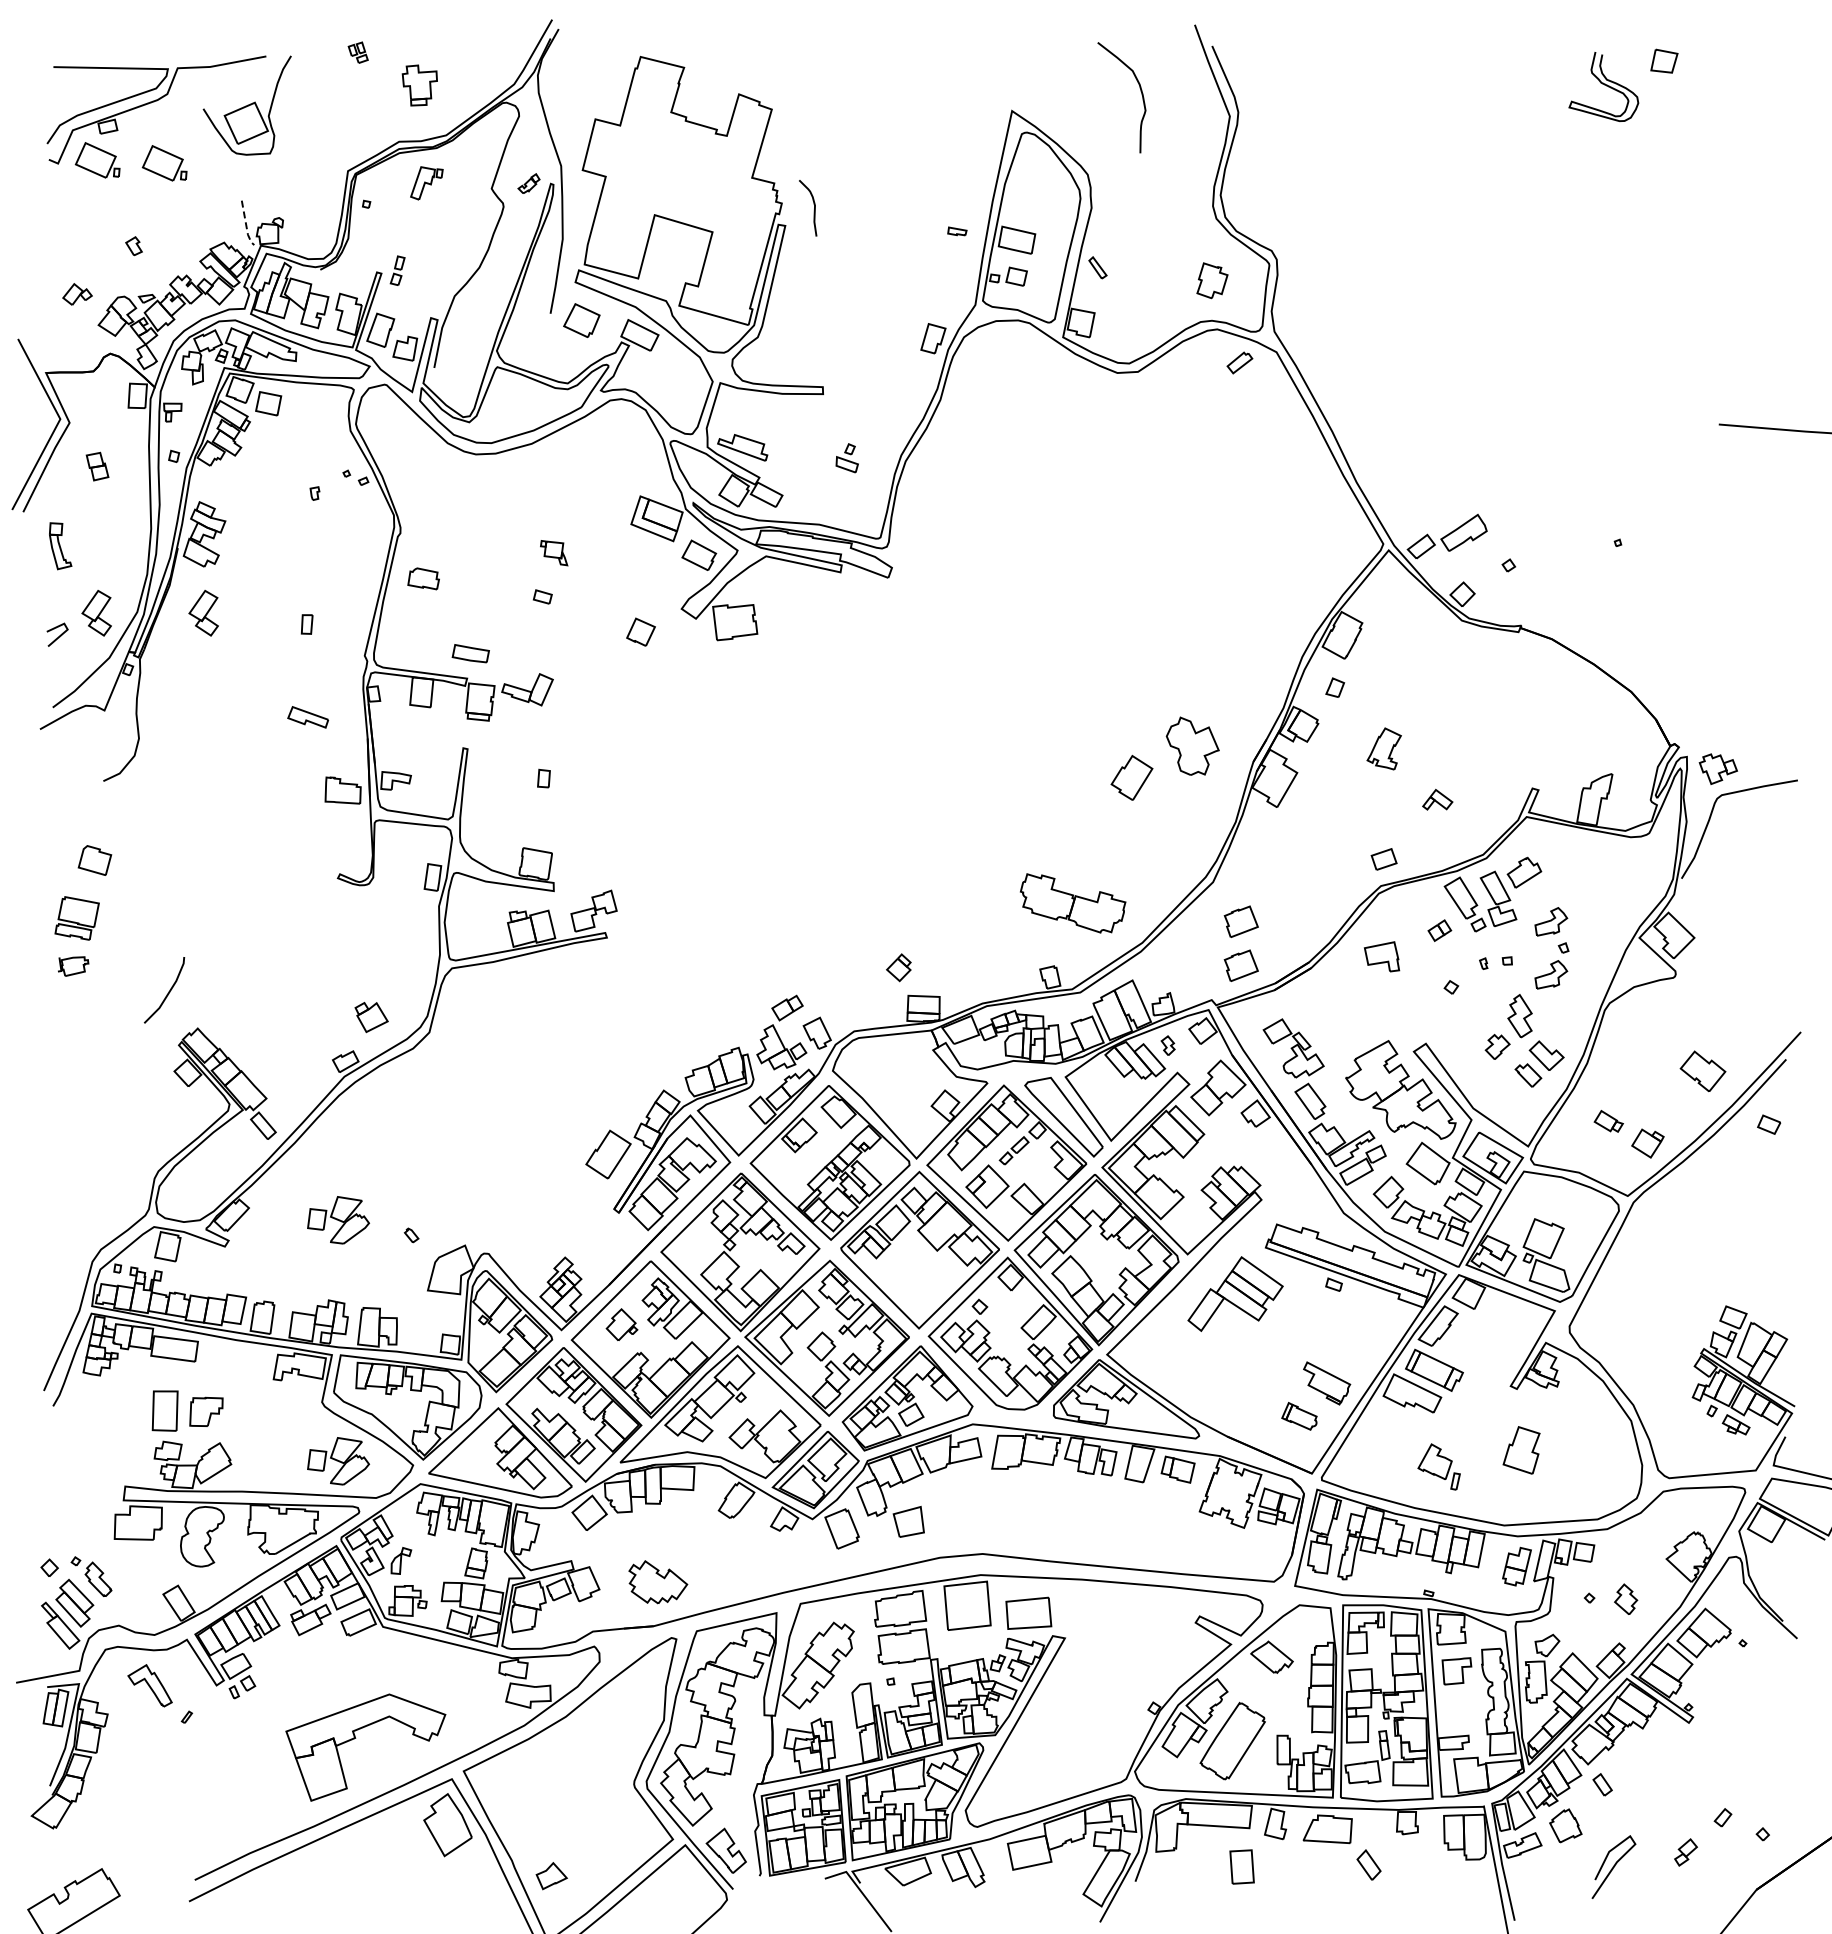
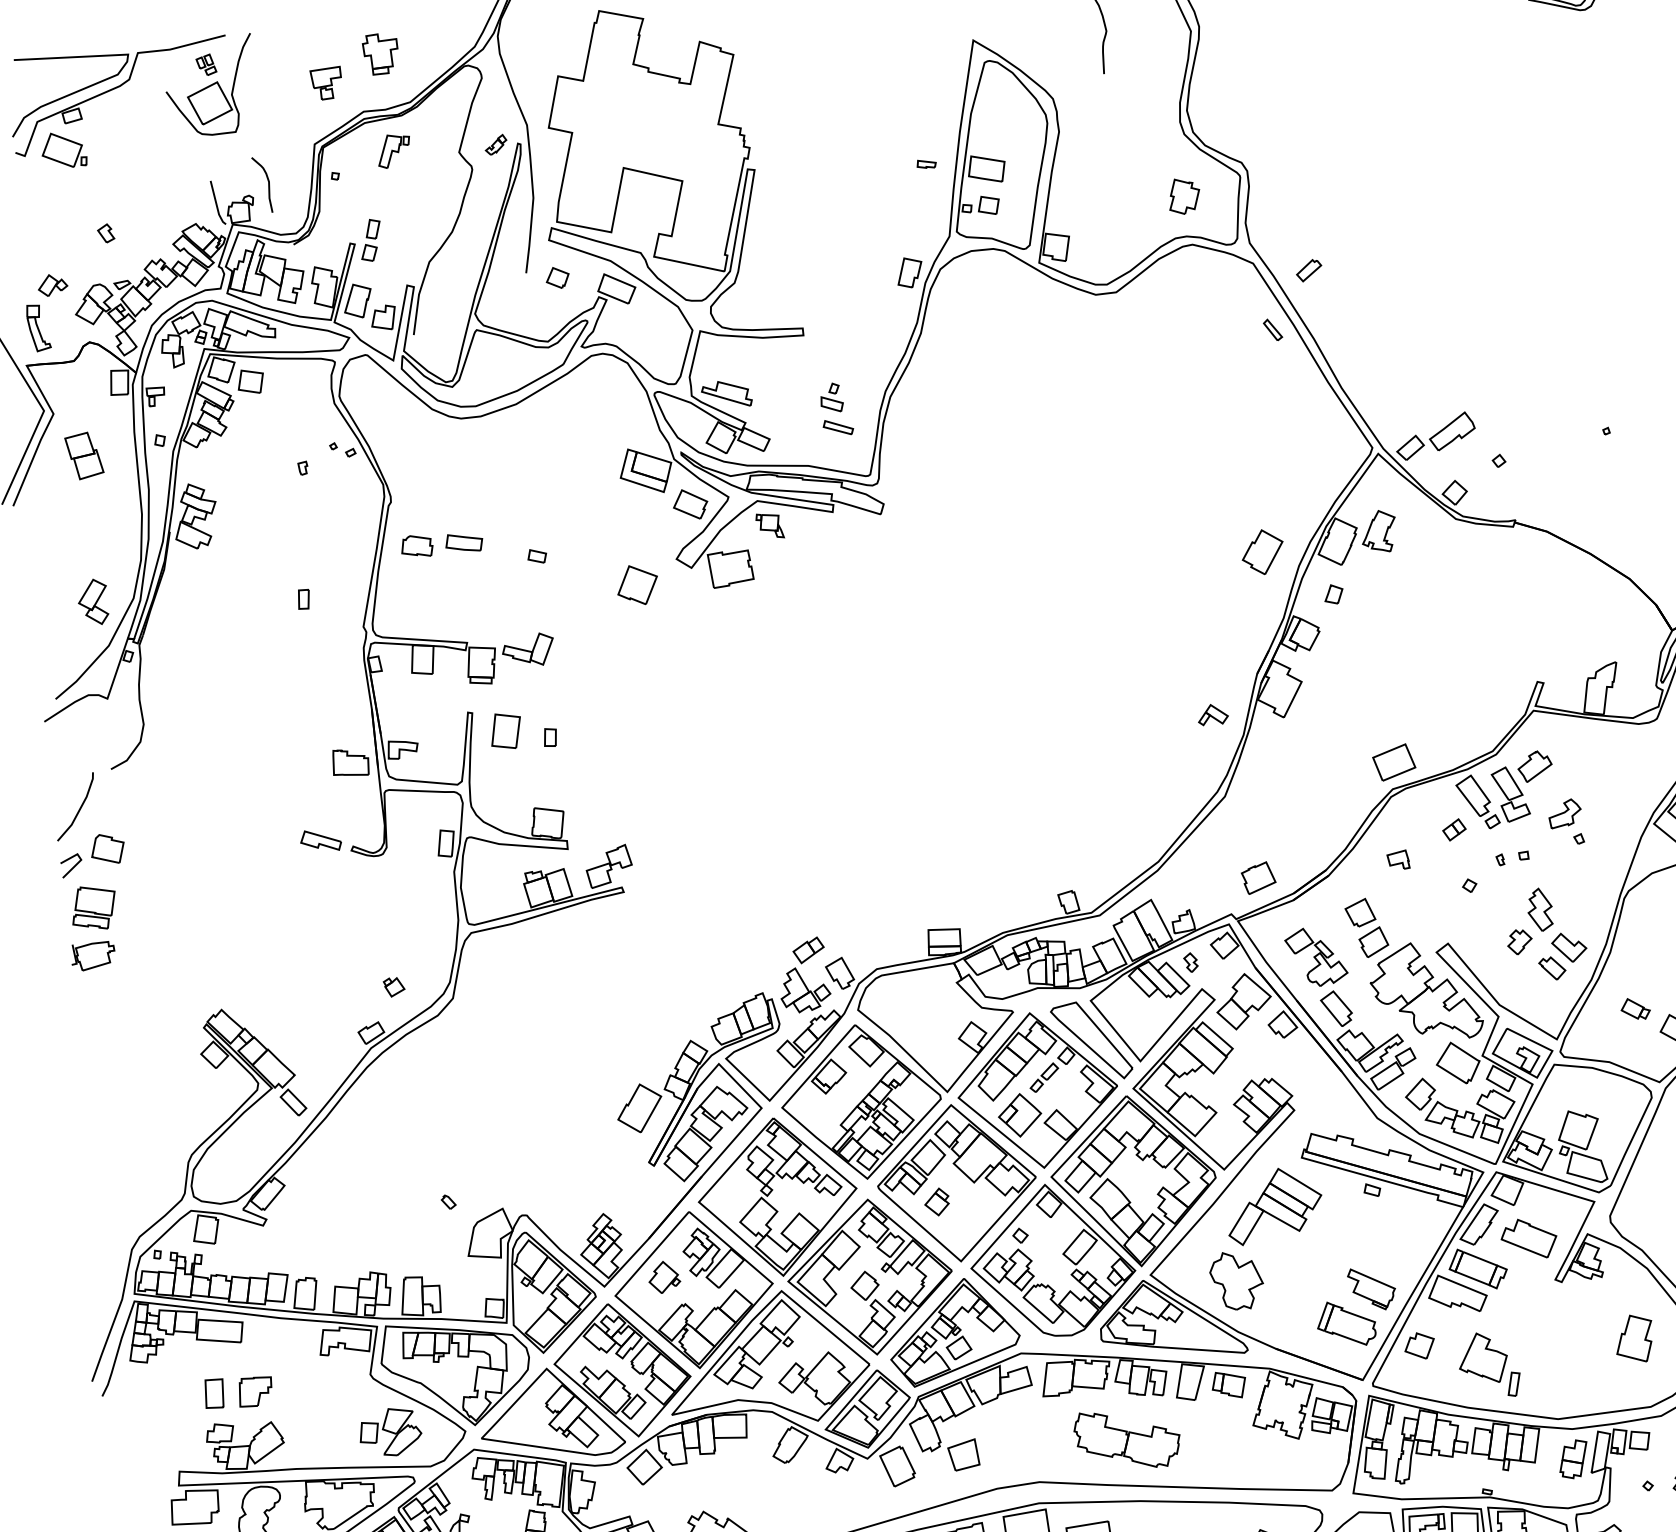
part: (357, 52) -> (205, 64), moved
part: (363, 110) -> (326, 82), added
part: (164, 163) -> (131, 148), removed
curve: (813, 210) -> (267, 186), moved
line: (246, 225) -> (216, 205), dashed -> solid
part: (1097, 267) -> (1272, 329), moved
part: (397, 270) -> (370, 240), size x1.43
part: (581, 320) -> (557, 277), size x0.62
part: (1239, 362) -> (1308, 270), moved
part: (97, 466) -> (84, 455), size x1.67
part: (851, 488) -> (838, 427), added
part: (60, 546) -> (38, 328), moved
part: (554, 553) -> (770, 526), moved
part: (203, 613) -> (199, 595), removed
part: (640, 631) -> (637, 584), size x1.43
line: (59, 635) -> (73, 866), moved
part: (470, 653) -> (463, 542), moved
part: (308, 717) -> (321, 840), moved
part: (1192, 745) -> (1236, 1280), moved
part: (1383, 748) -> (1378, 531), moved
part: (499, 769) -> (505, 731), added
part: (1131, 777) -> (1262, 551), moved
part: (1437, 799) -> (1212, 714), moved
part: (1383, 859) -> (1393, 762), size x1.67
part: (1073, 903) -> (1127, 1439), moved
part: (1240, 921) -> (1254, 833), removed
part: (1381, 957) -> (1397, 860), size x0.62
part: (73, 966) -> (93, 956), size x1.43
part: (898, 967) -> (936, 1201), moved
part: (1551, 974) -> (1568, 866), removed
line: (168, 991) -> (79, 807), moved
part: (371, 1017) -> (394, 987), size x0.62
part: (1346, 1022) -> (1367, 927), added
part: (338, 1220) -> (374, 1192), removed
part: (1486, 1343) -> (1528, 1238), added
part: (165, 1411) -> (214, 1394), size x0.71
part: (1299, 1416) -> (1346, 1323), size x1.67
part: (1370, 1443) -> (1419, 1346), added
part: (1521, 1450) -> (1634, 1338), moved
part: (1438, 1466) -> (1488, 1364), size x1.43

